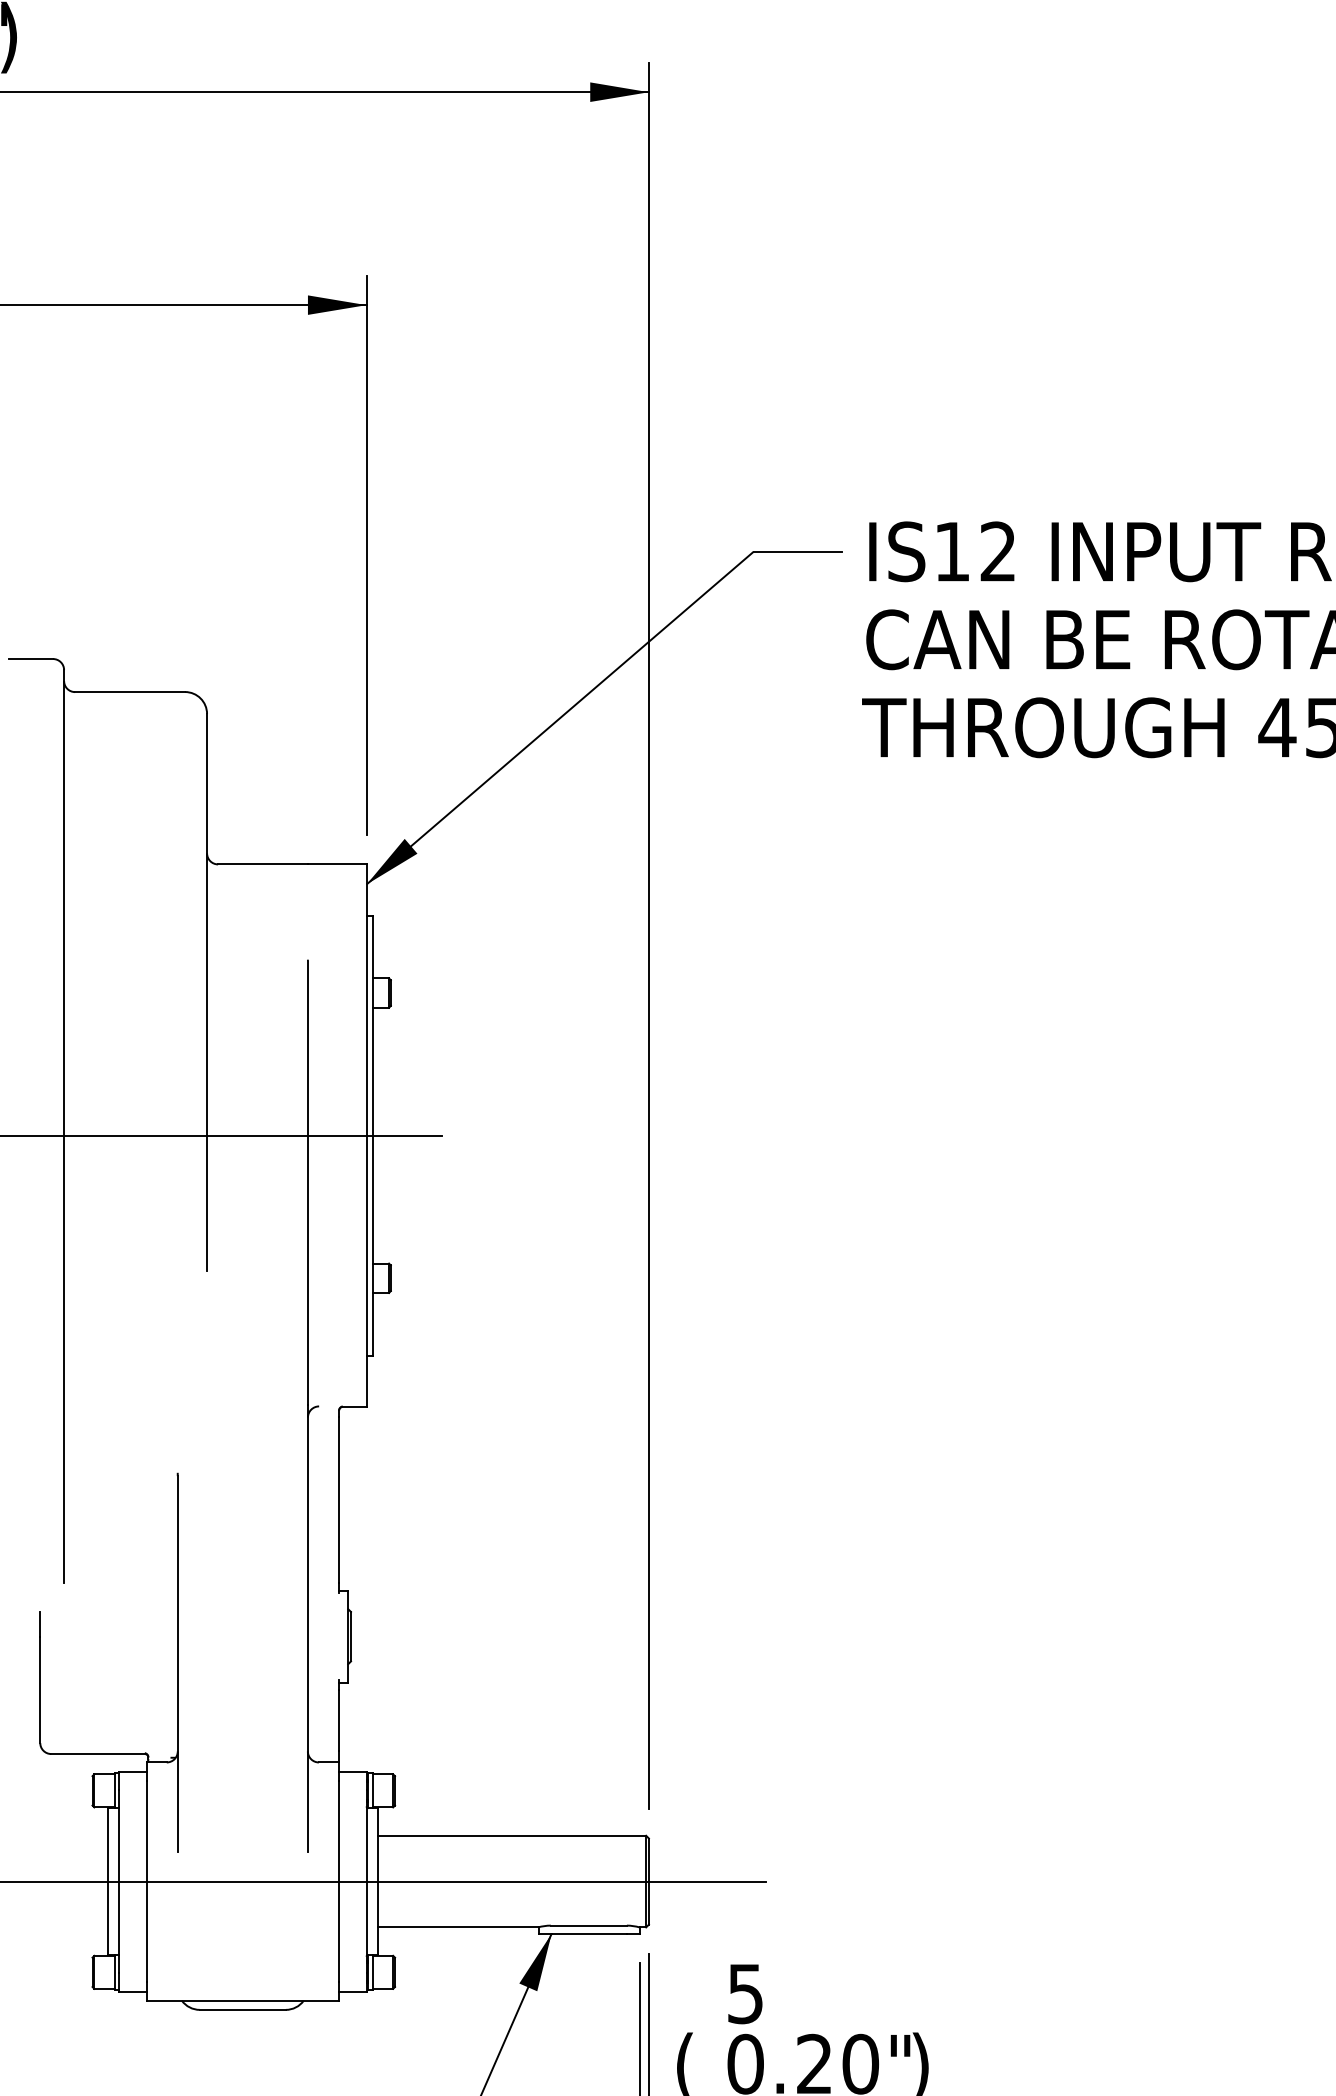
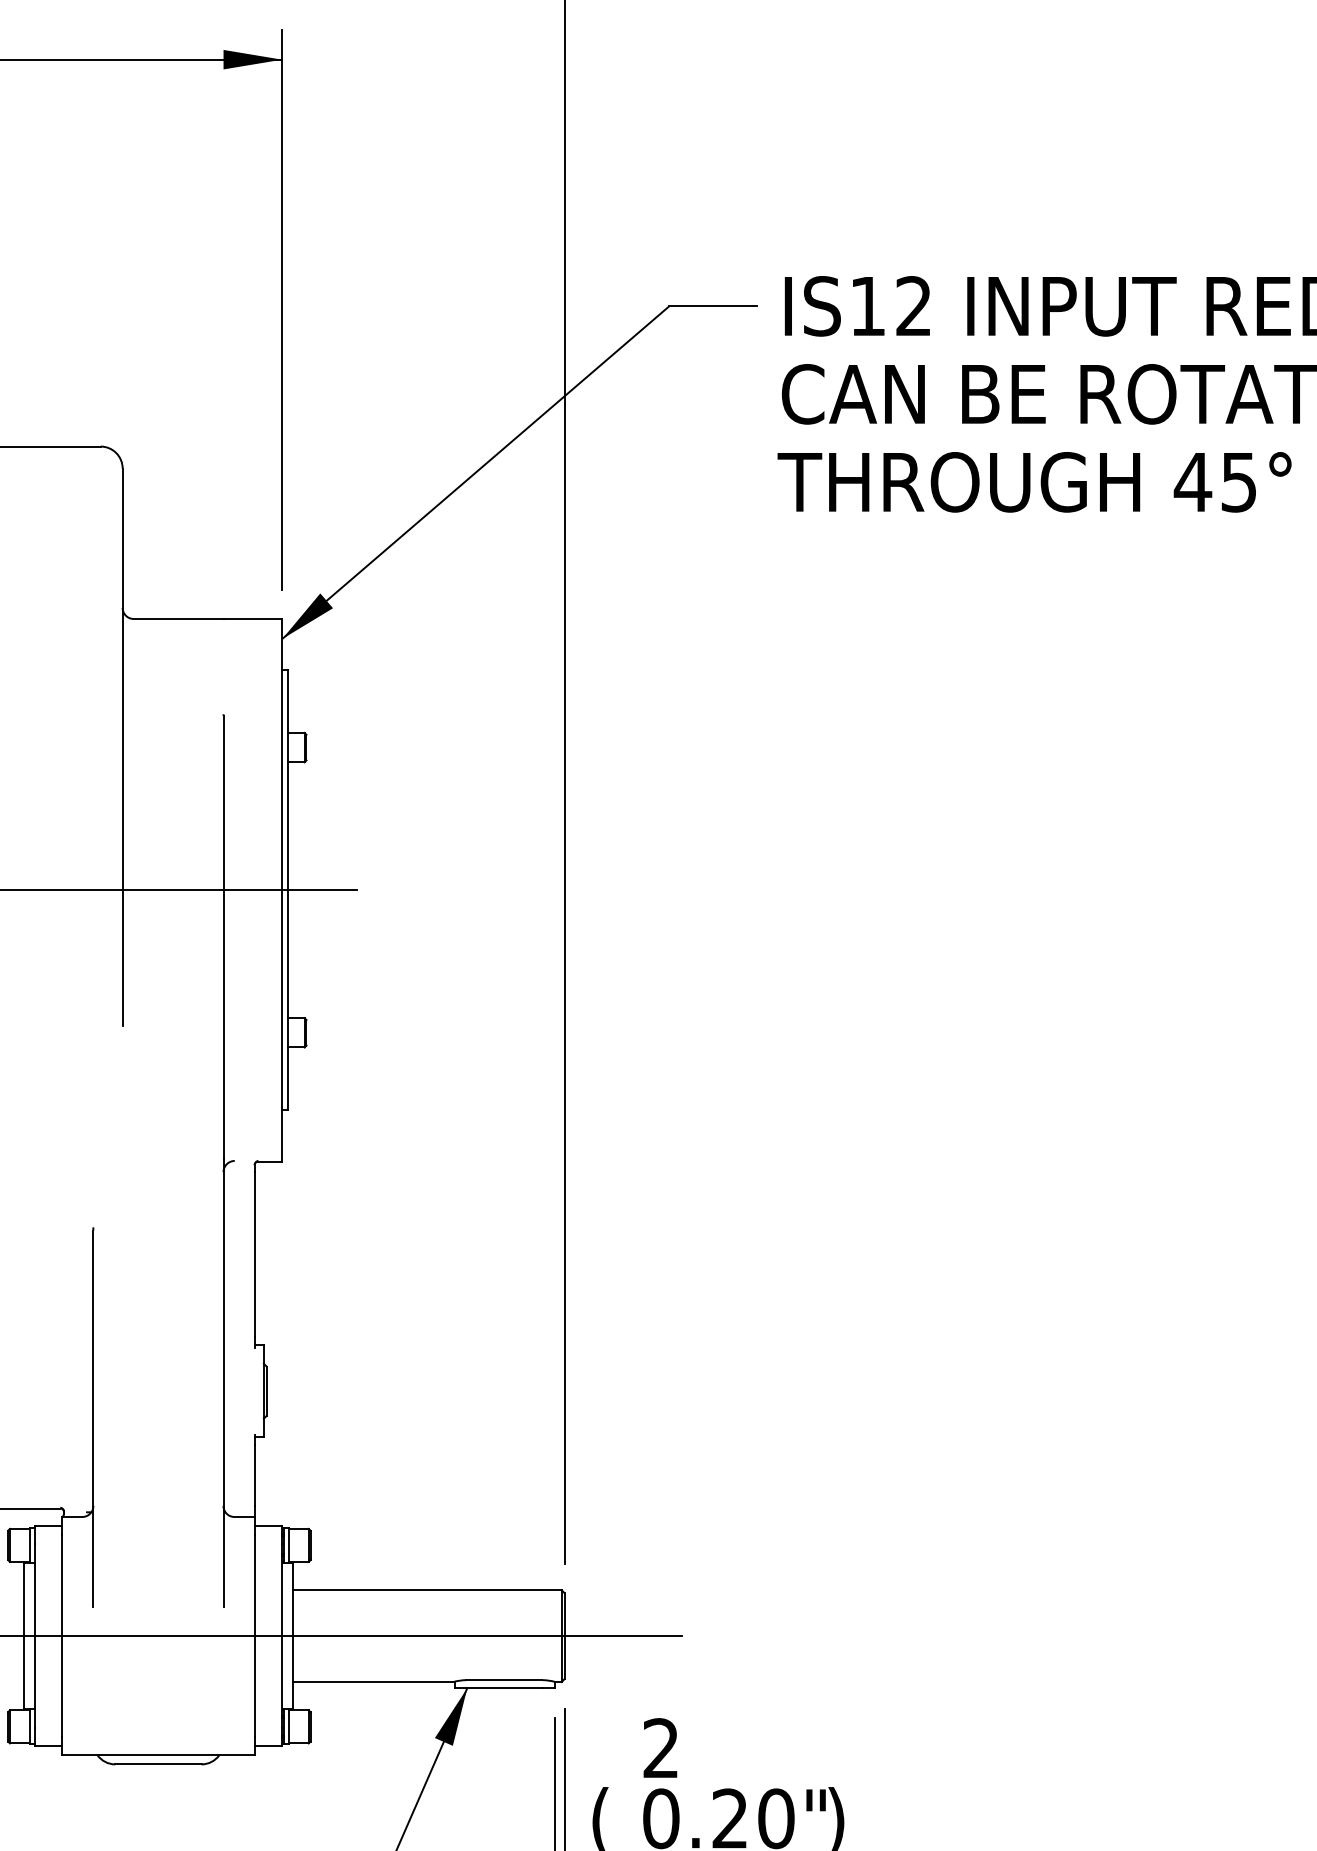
text: (745, 1993) -> (661, 1748), 5 -> 2

